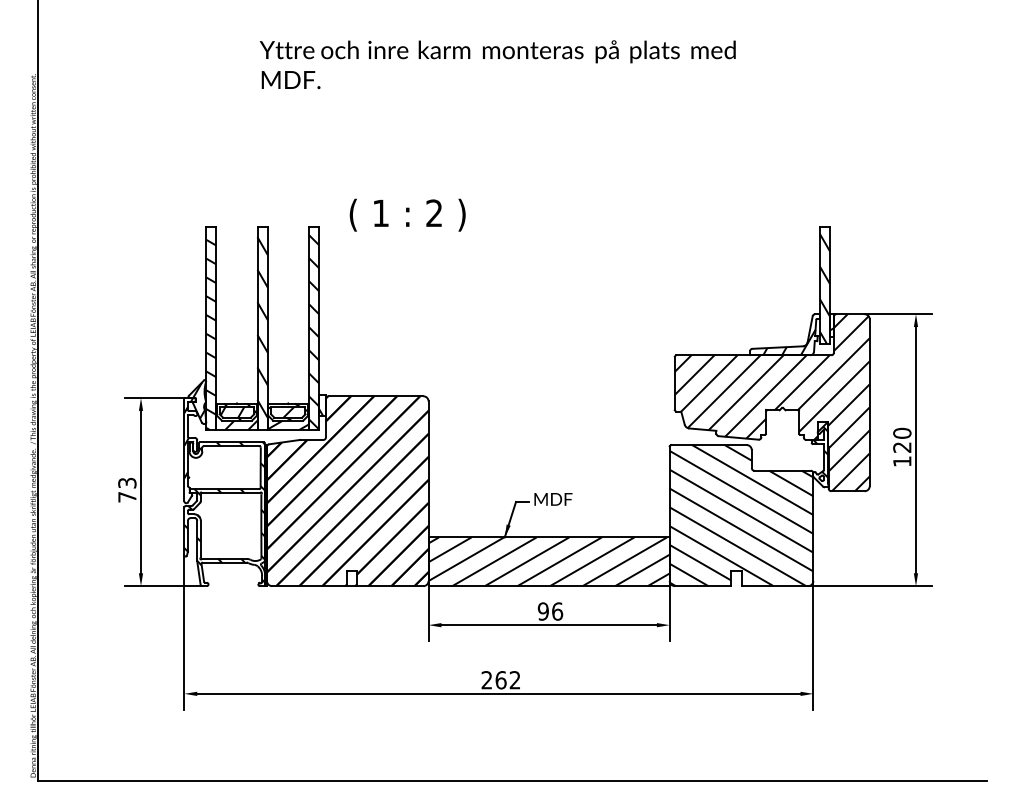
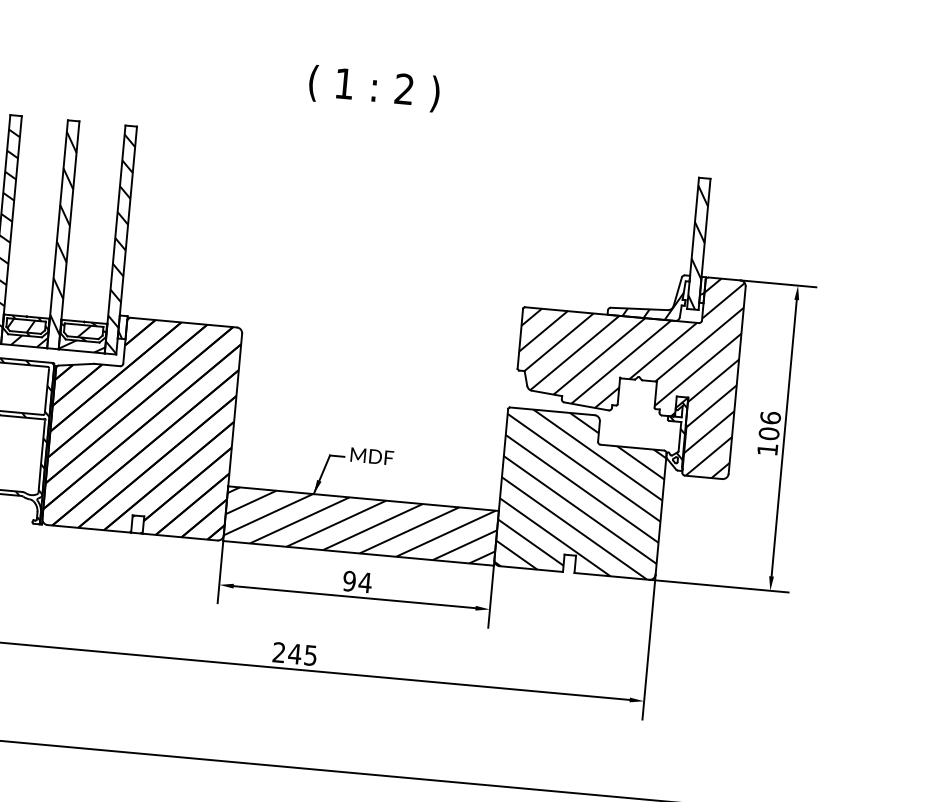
text: (407, 214) -> (374, 87), moved
text: (902, 439) -> (770, 424), 120 -> 106
text: (557, 611) -> (365, 582), 96 -> 94
text: (507, 680) -> (302, 655), 262 -> 245

